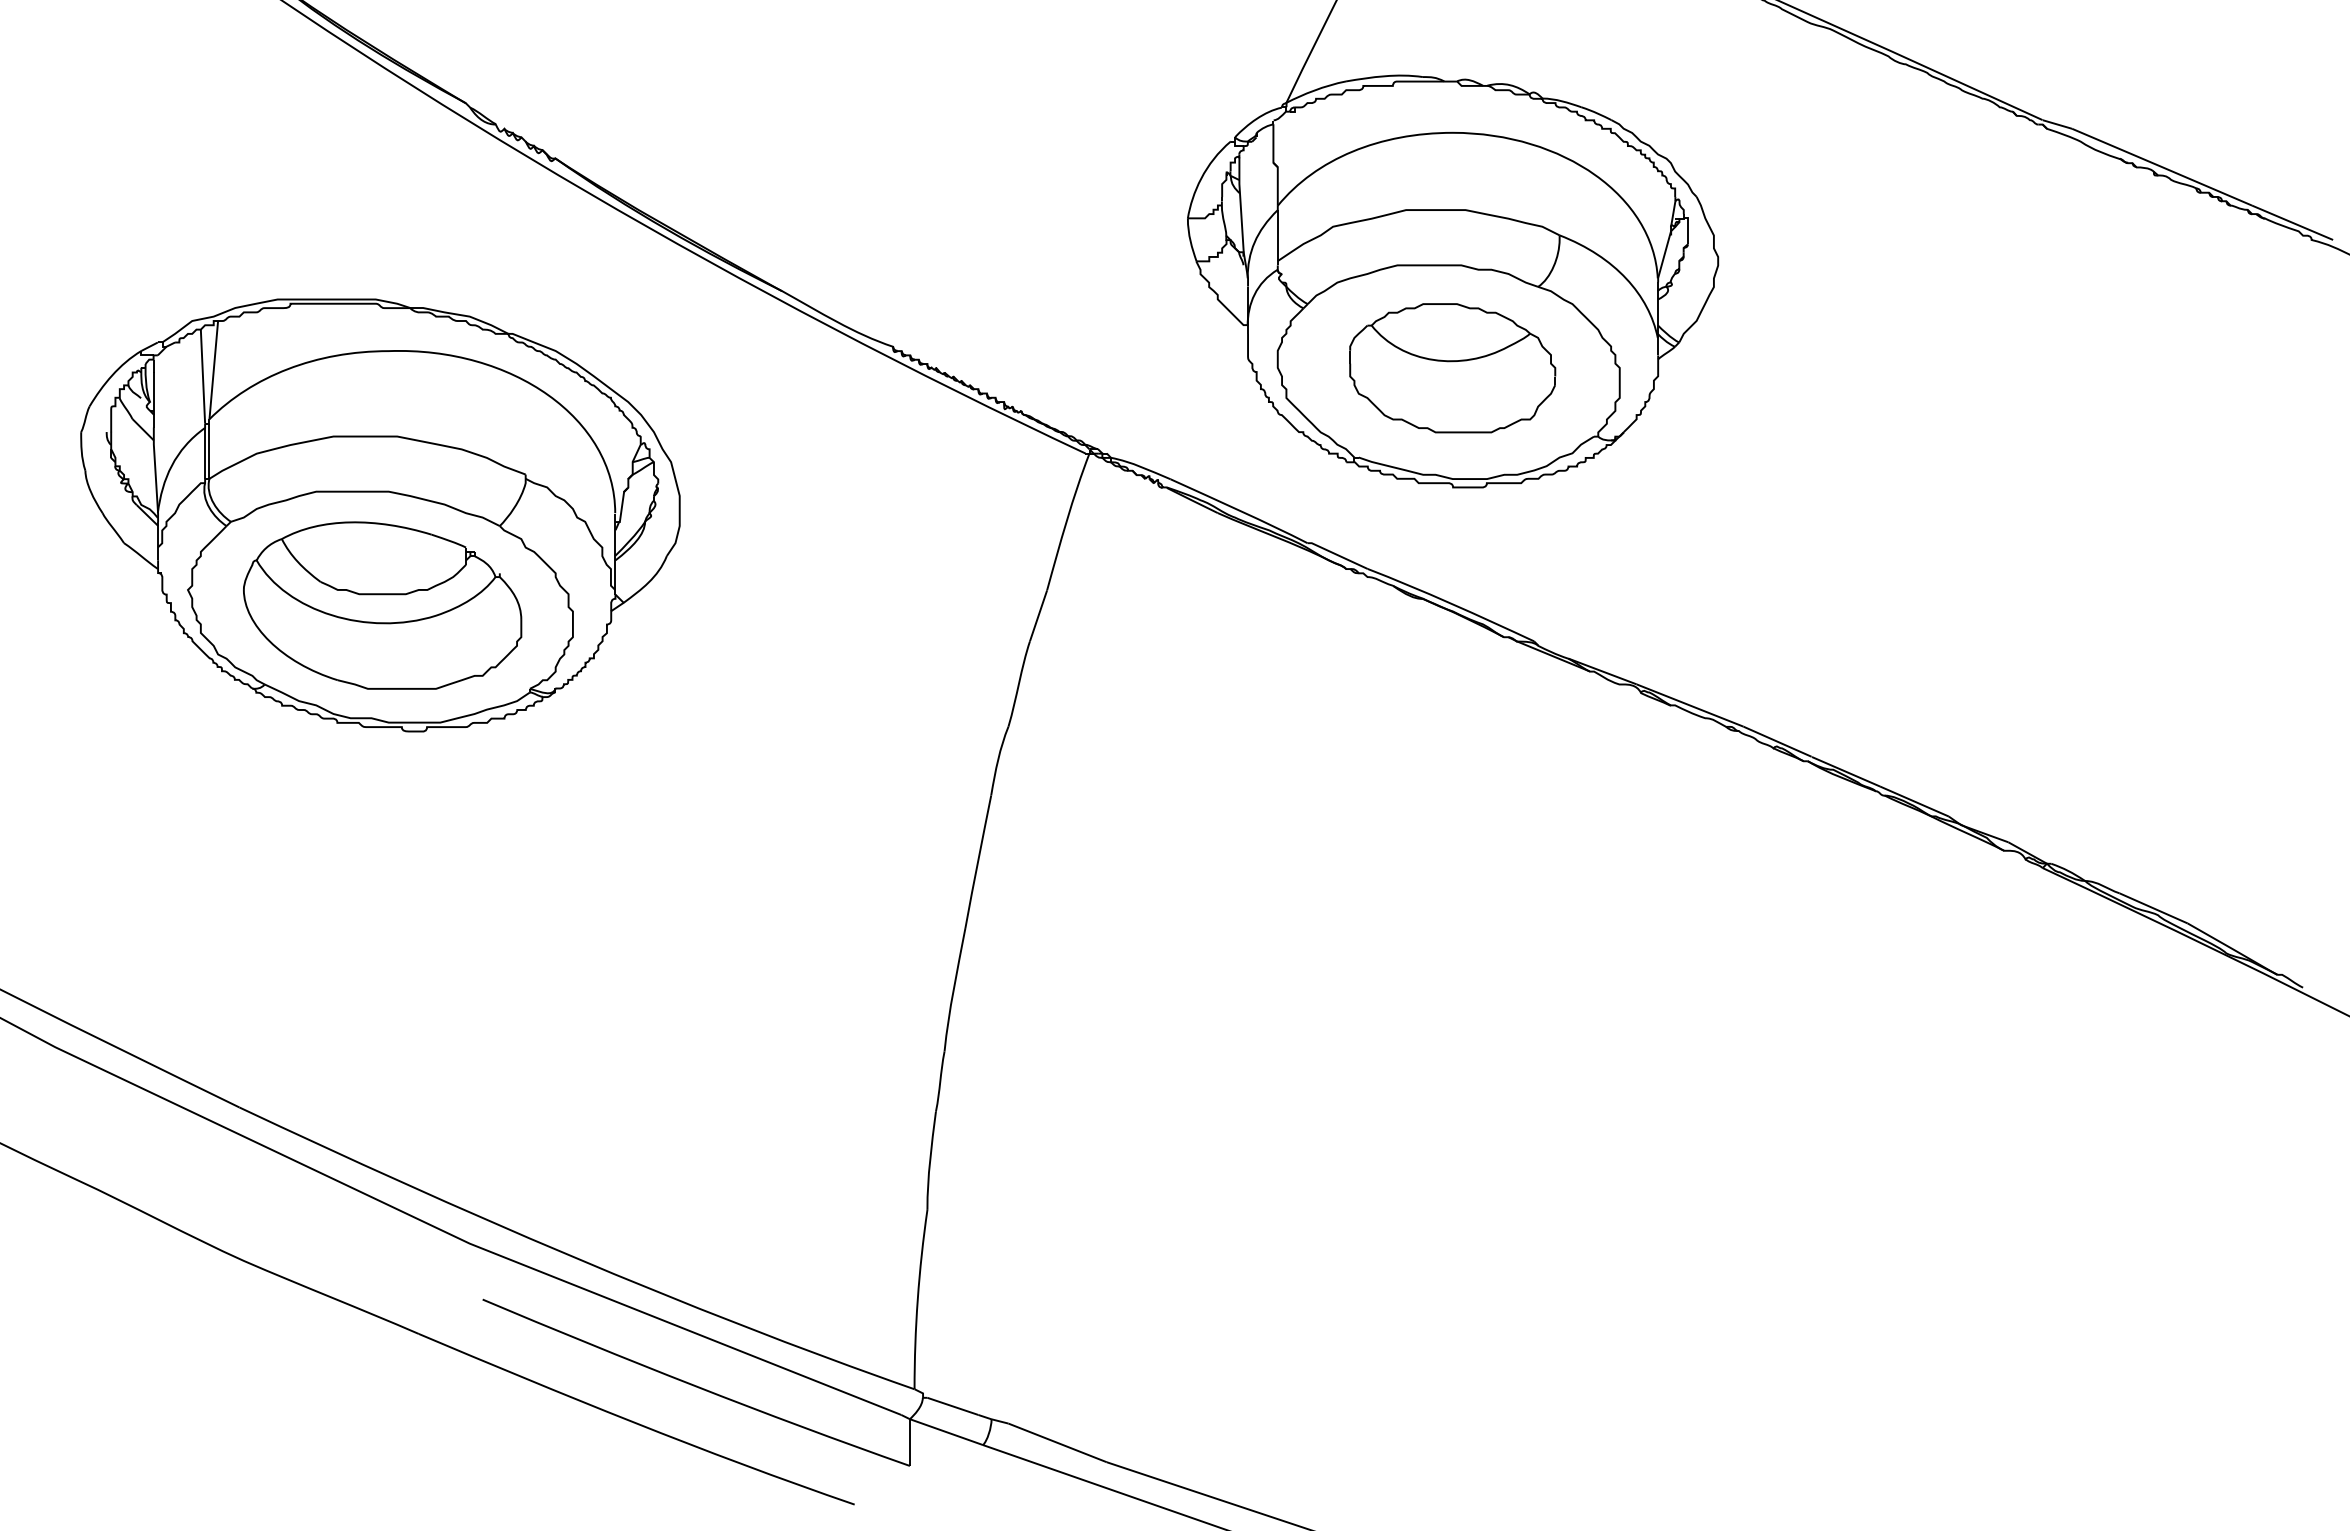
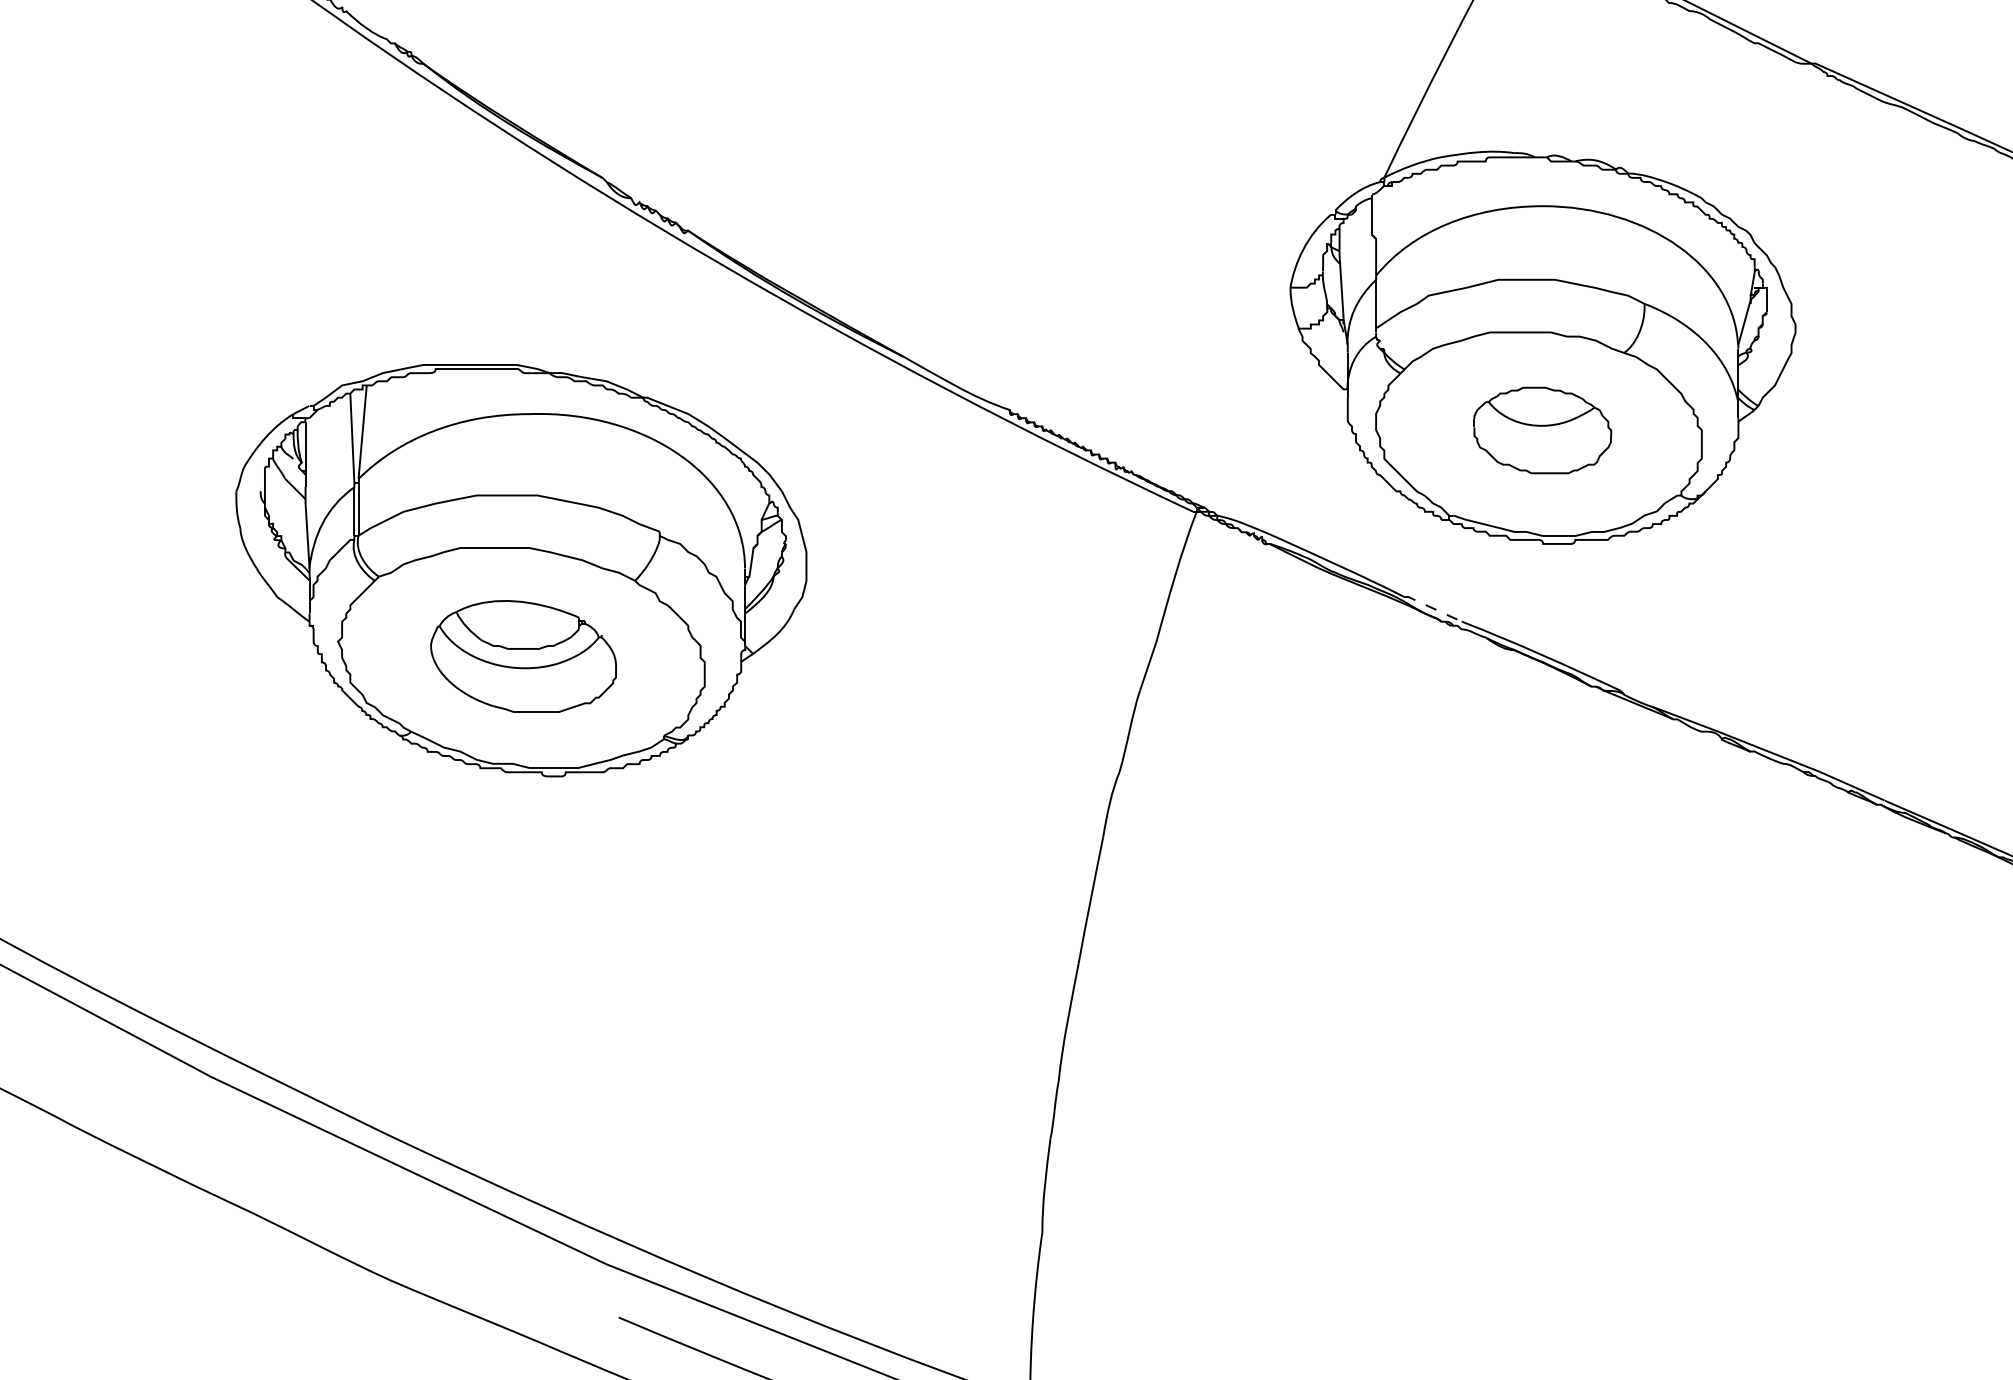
part: (1452, 368) -> (1542, 430), size x0.7
line: (1337, 554) -> (1432, 607), solid -> dashed
part: (382, 605) -> (523, 656), size x0.7

